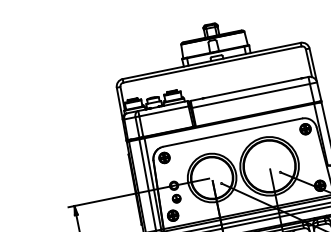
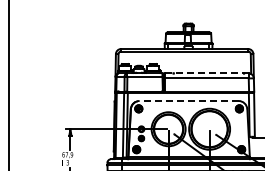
line: (250, 88) -> (207, 73), solid -> dashed
line: (232, 133) -> (188, 101), solid -> dashed

